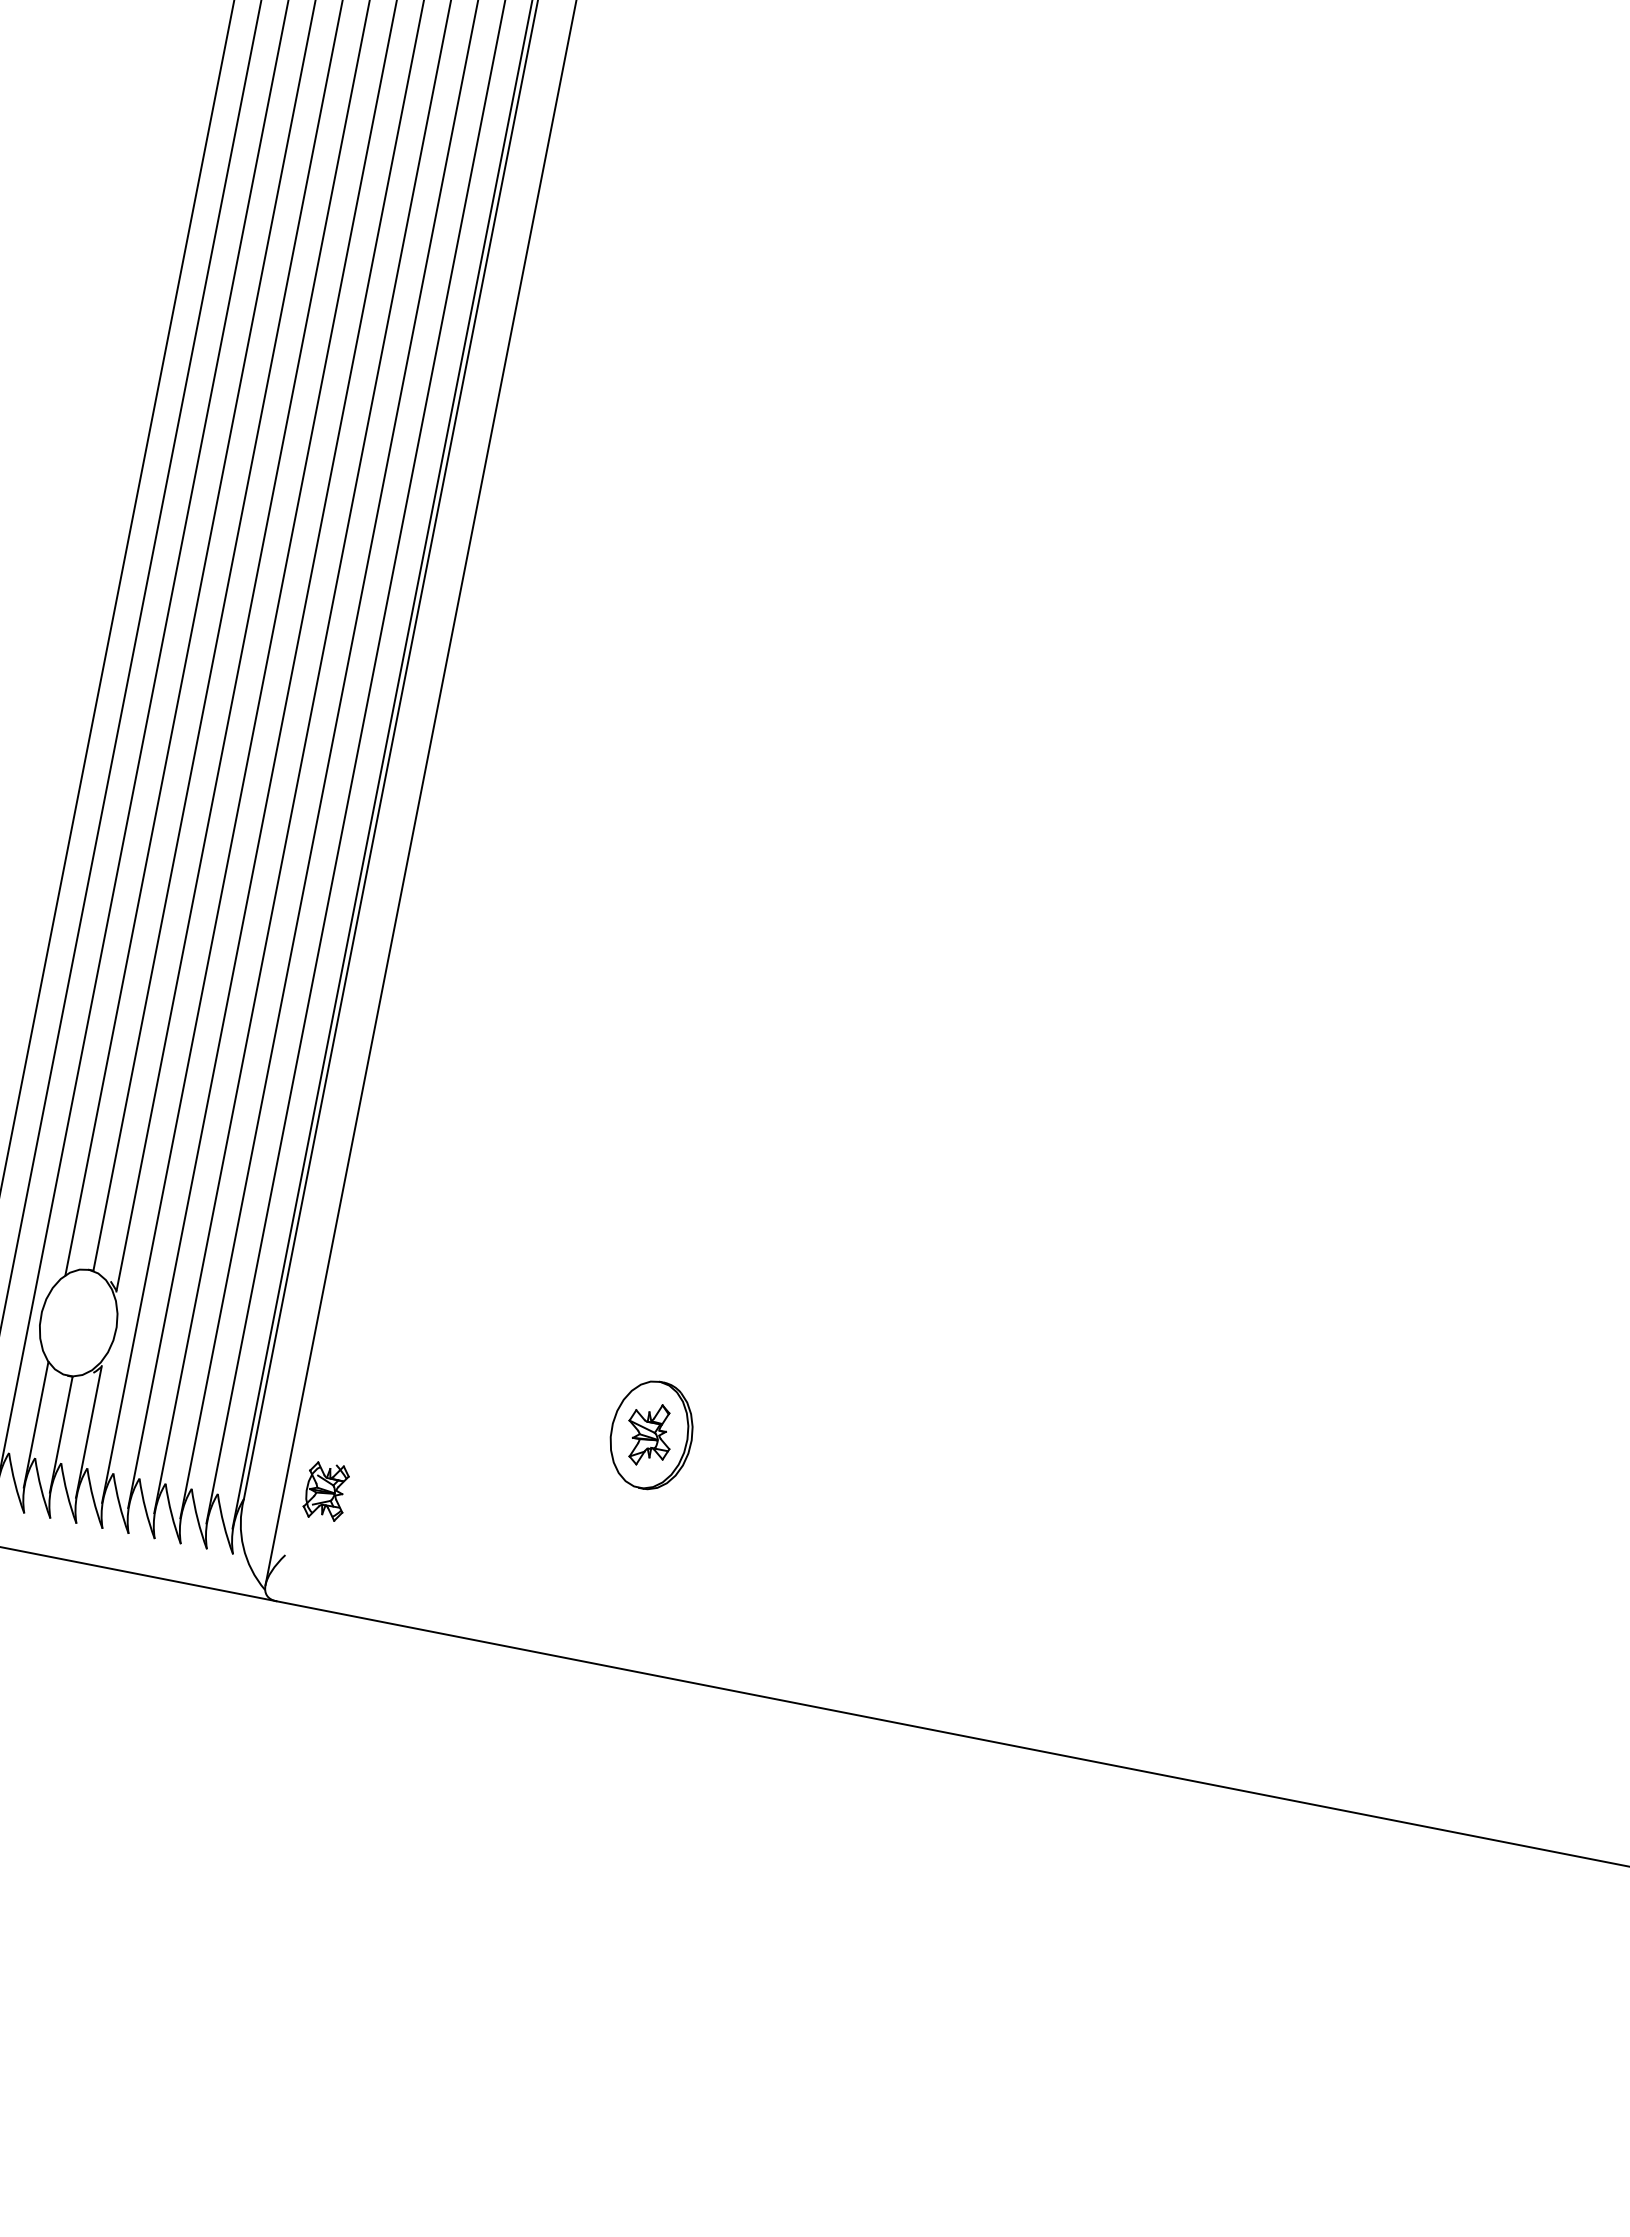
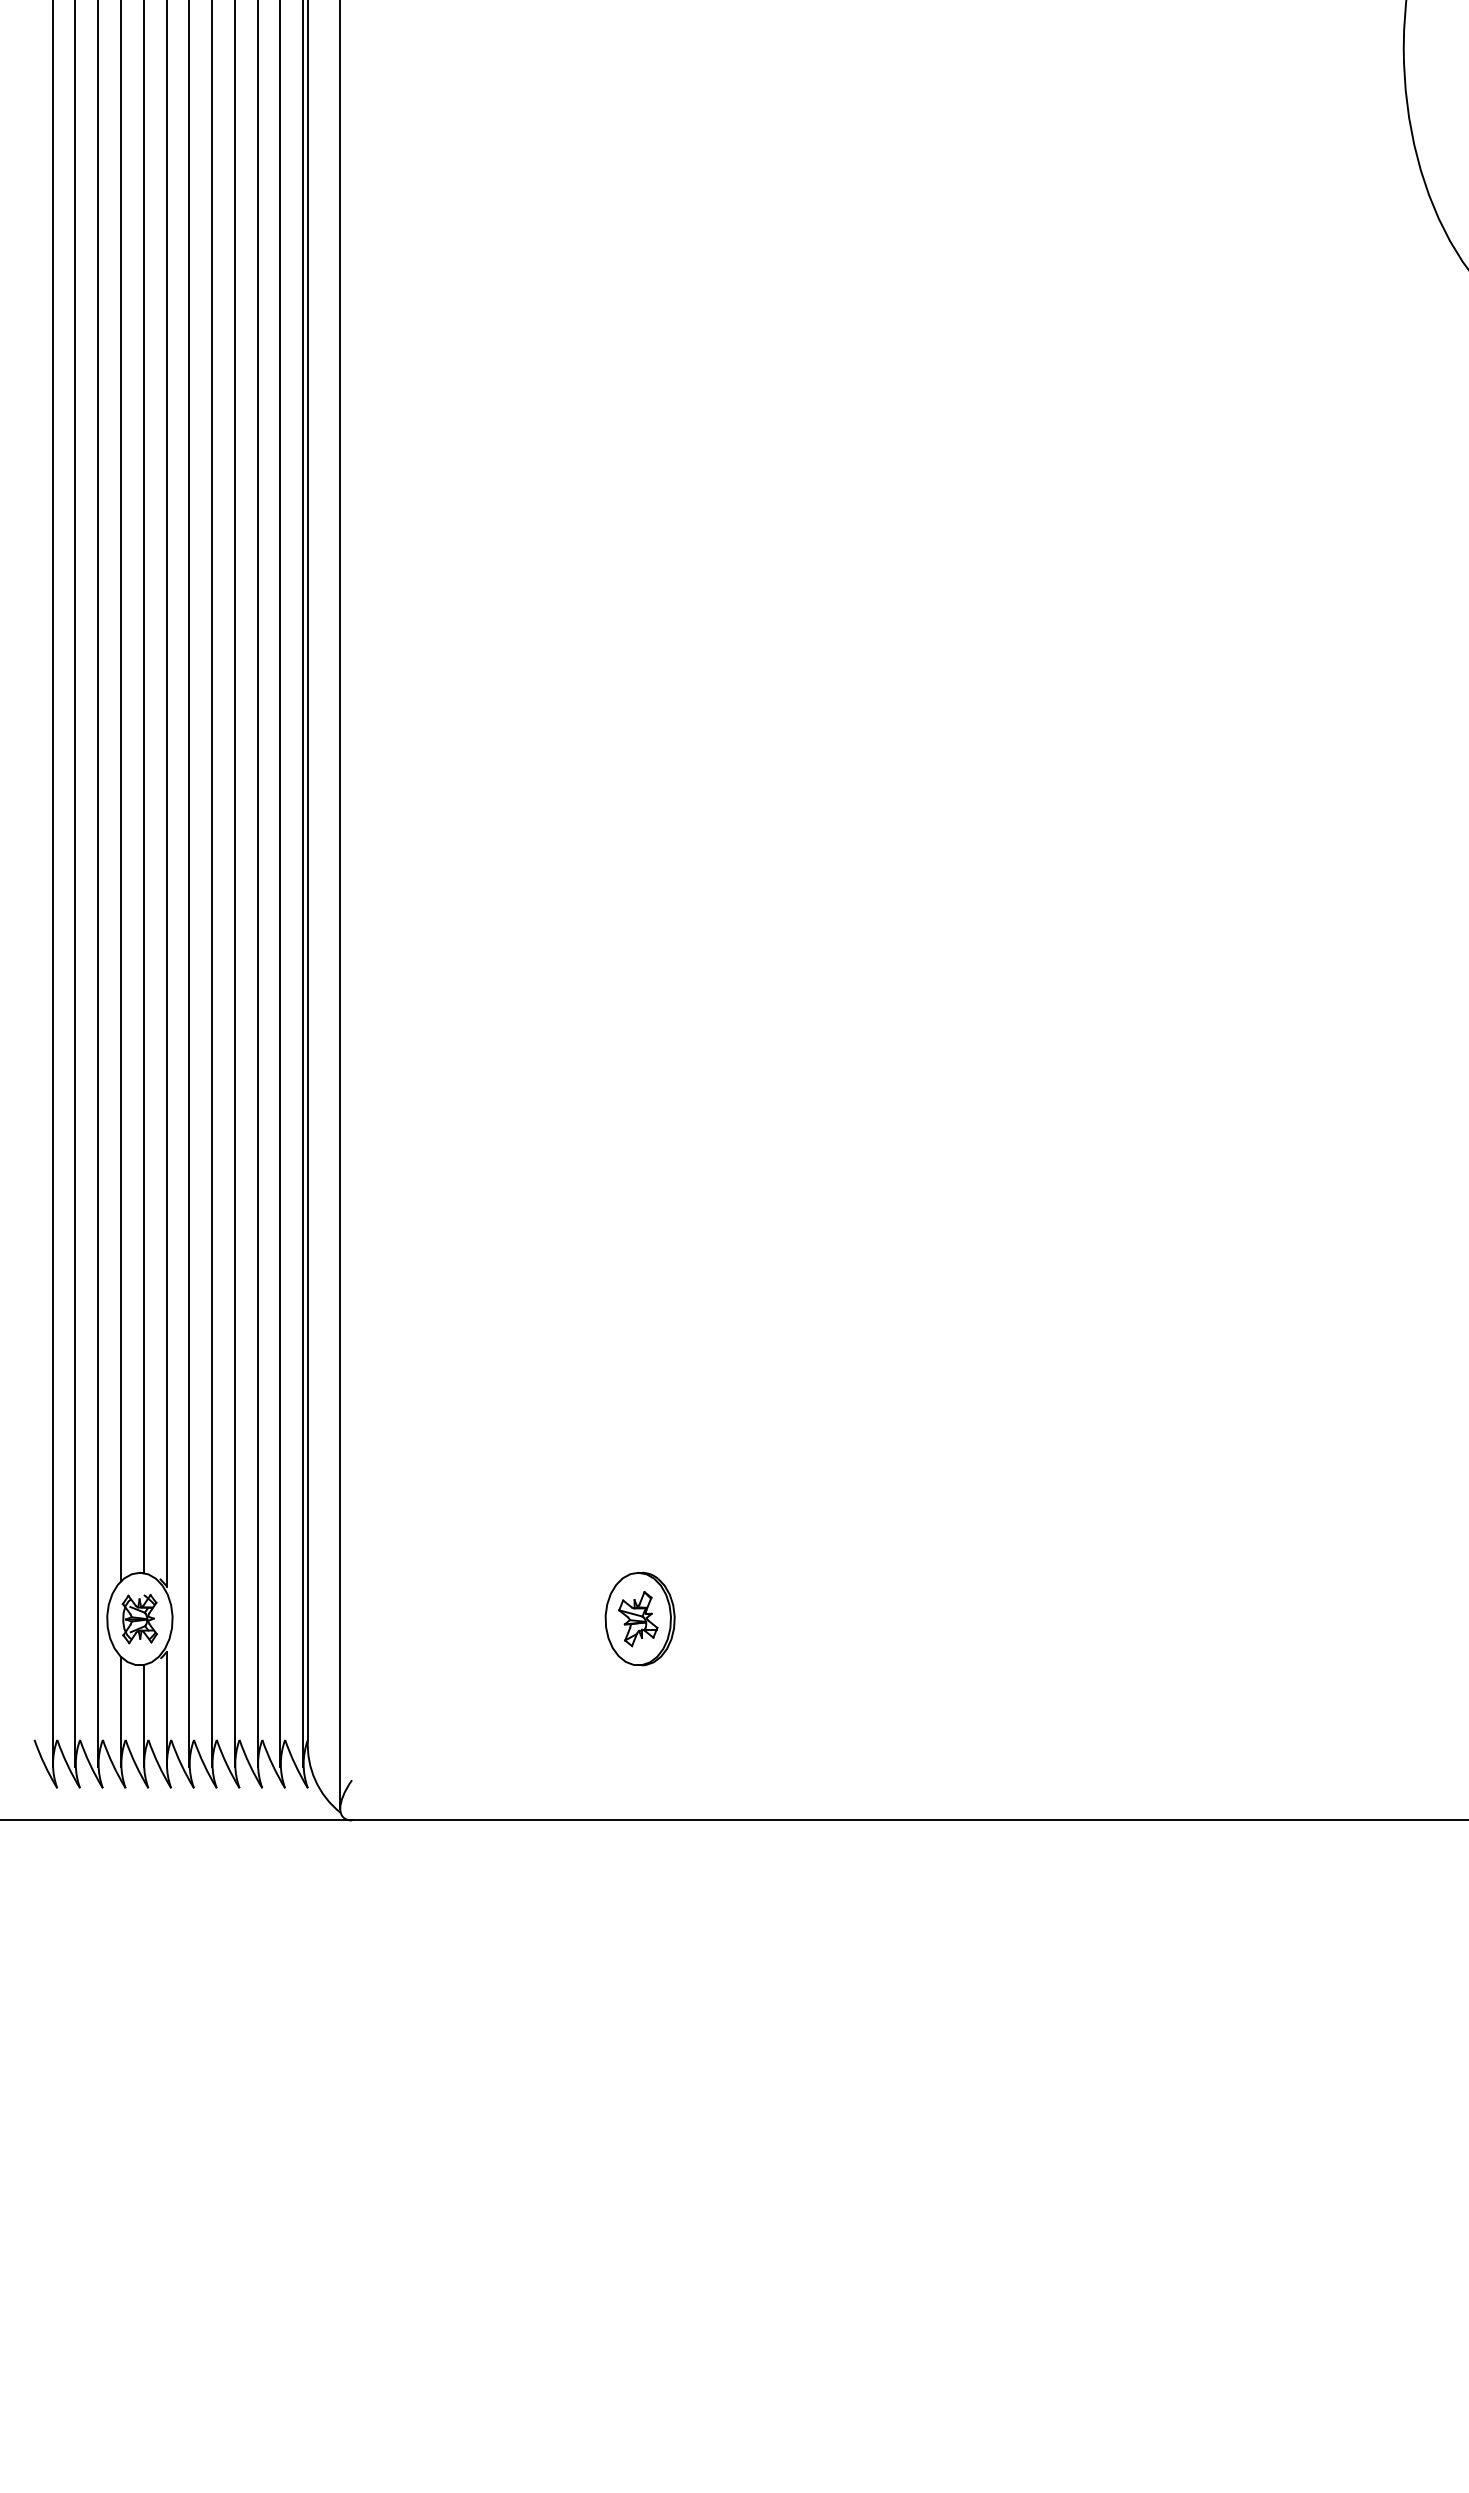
part: (325, 1490) -> (139, 1618), moved

